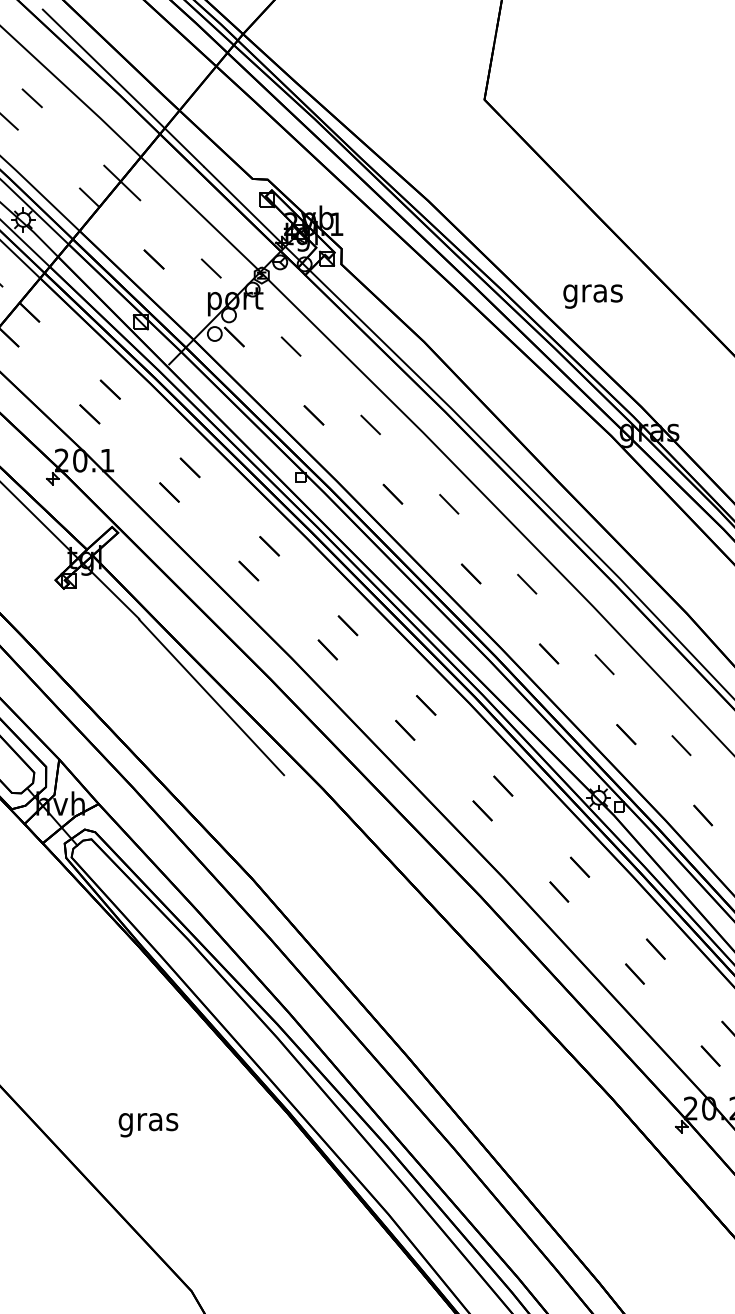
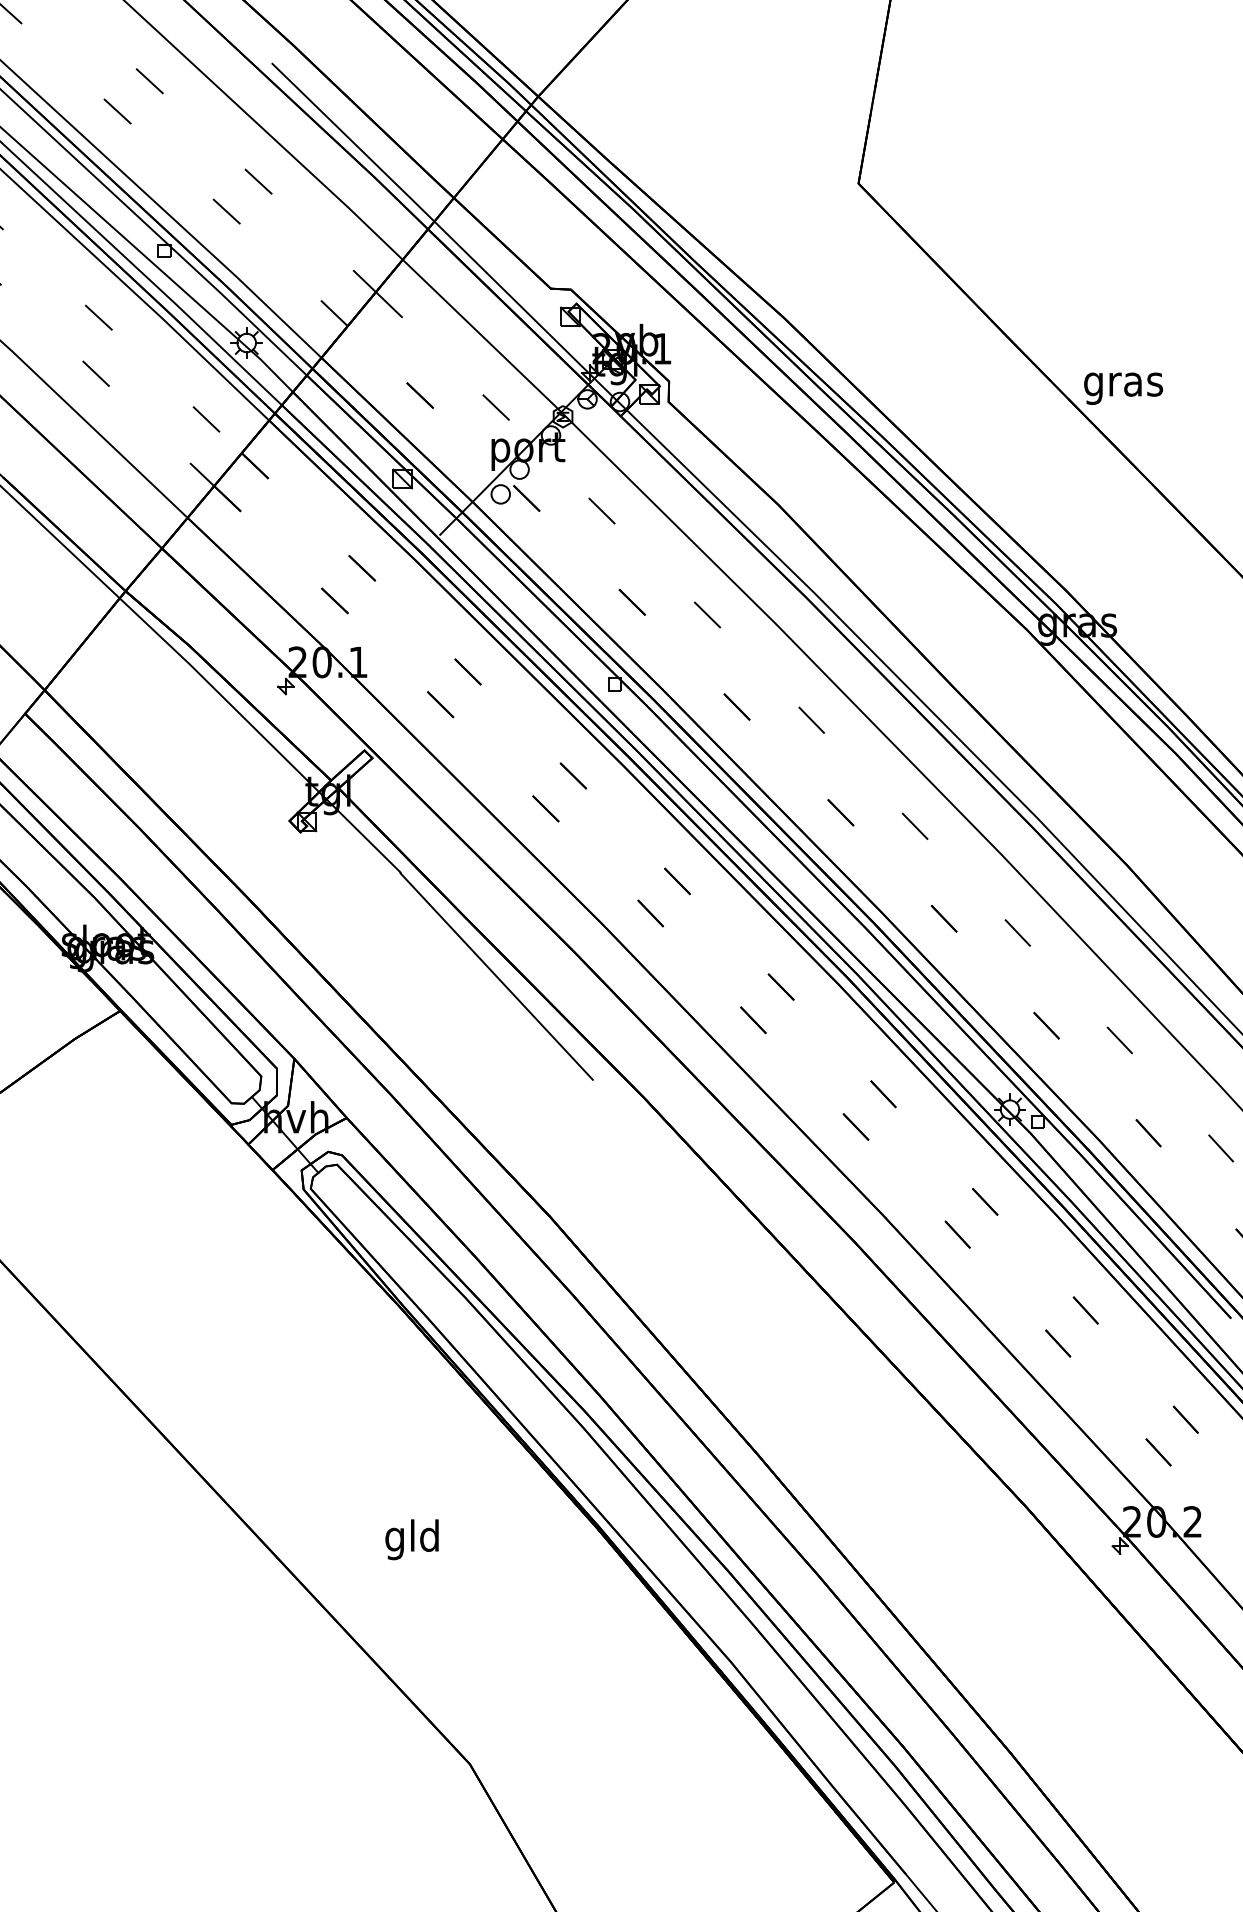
text: (593, 296) -> (1123, 388), moved
text: (148, 1121) -> (412, 1539), gras -> gld

